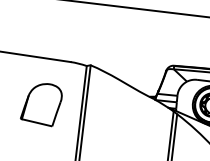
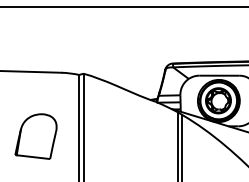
part: (41, 104) -> (35, 136), moved

